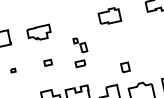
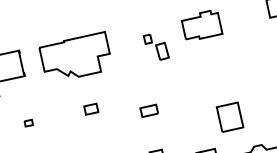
part: (38, 31) -> (73, 52), size x1.67
part: (80, 45) -> (156, 47), moved
part: (125, 67) -> (230, 117), size x1.67

